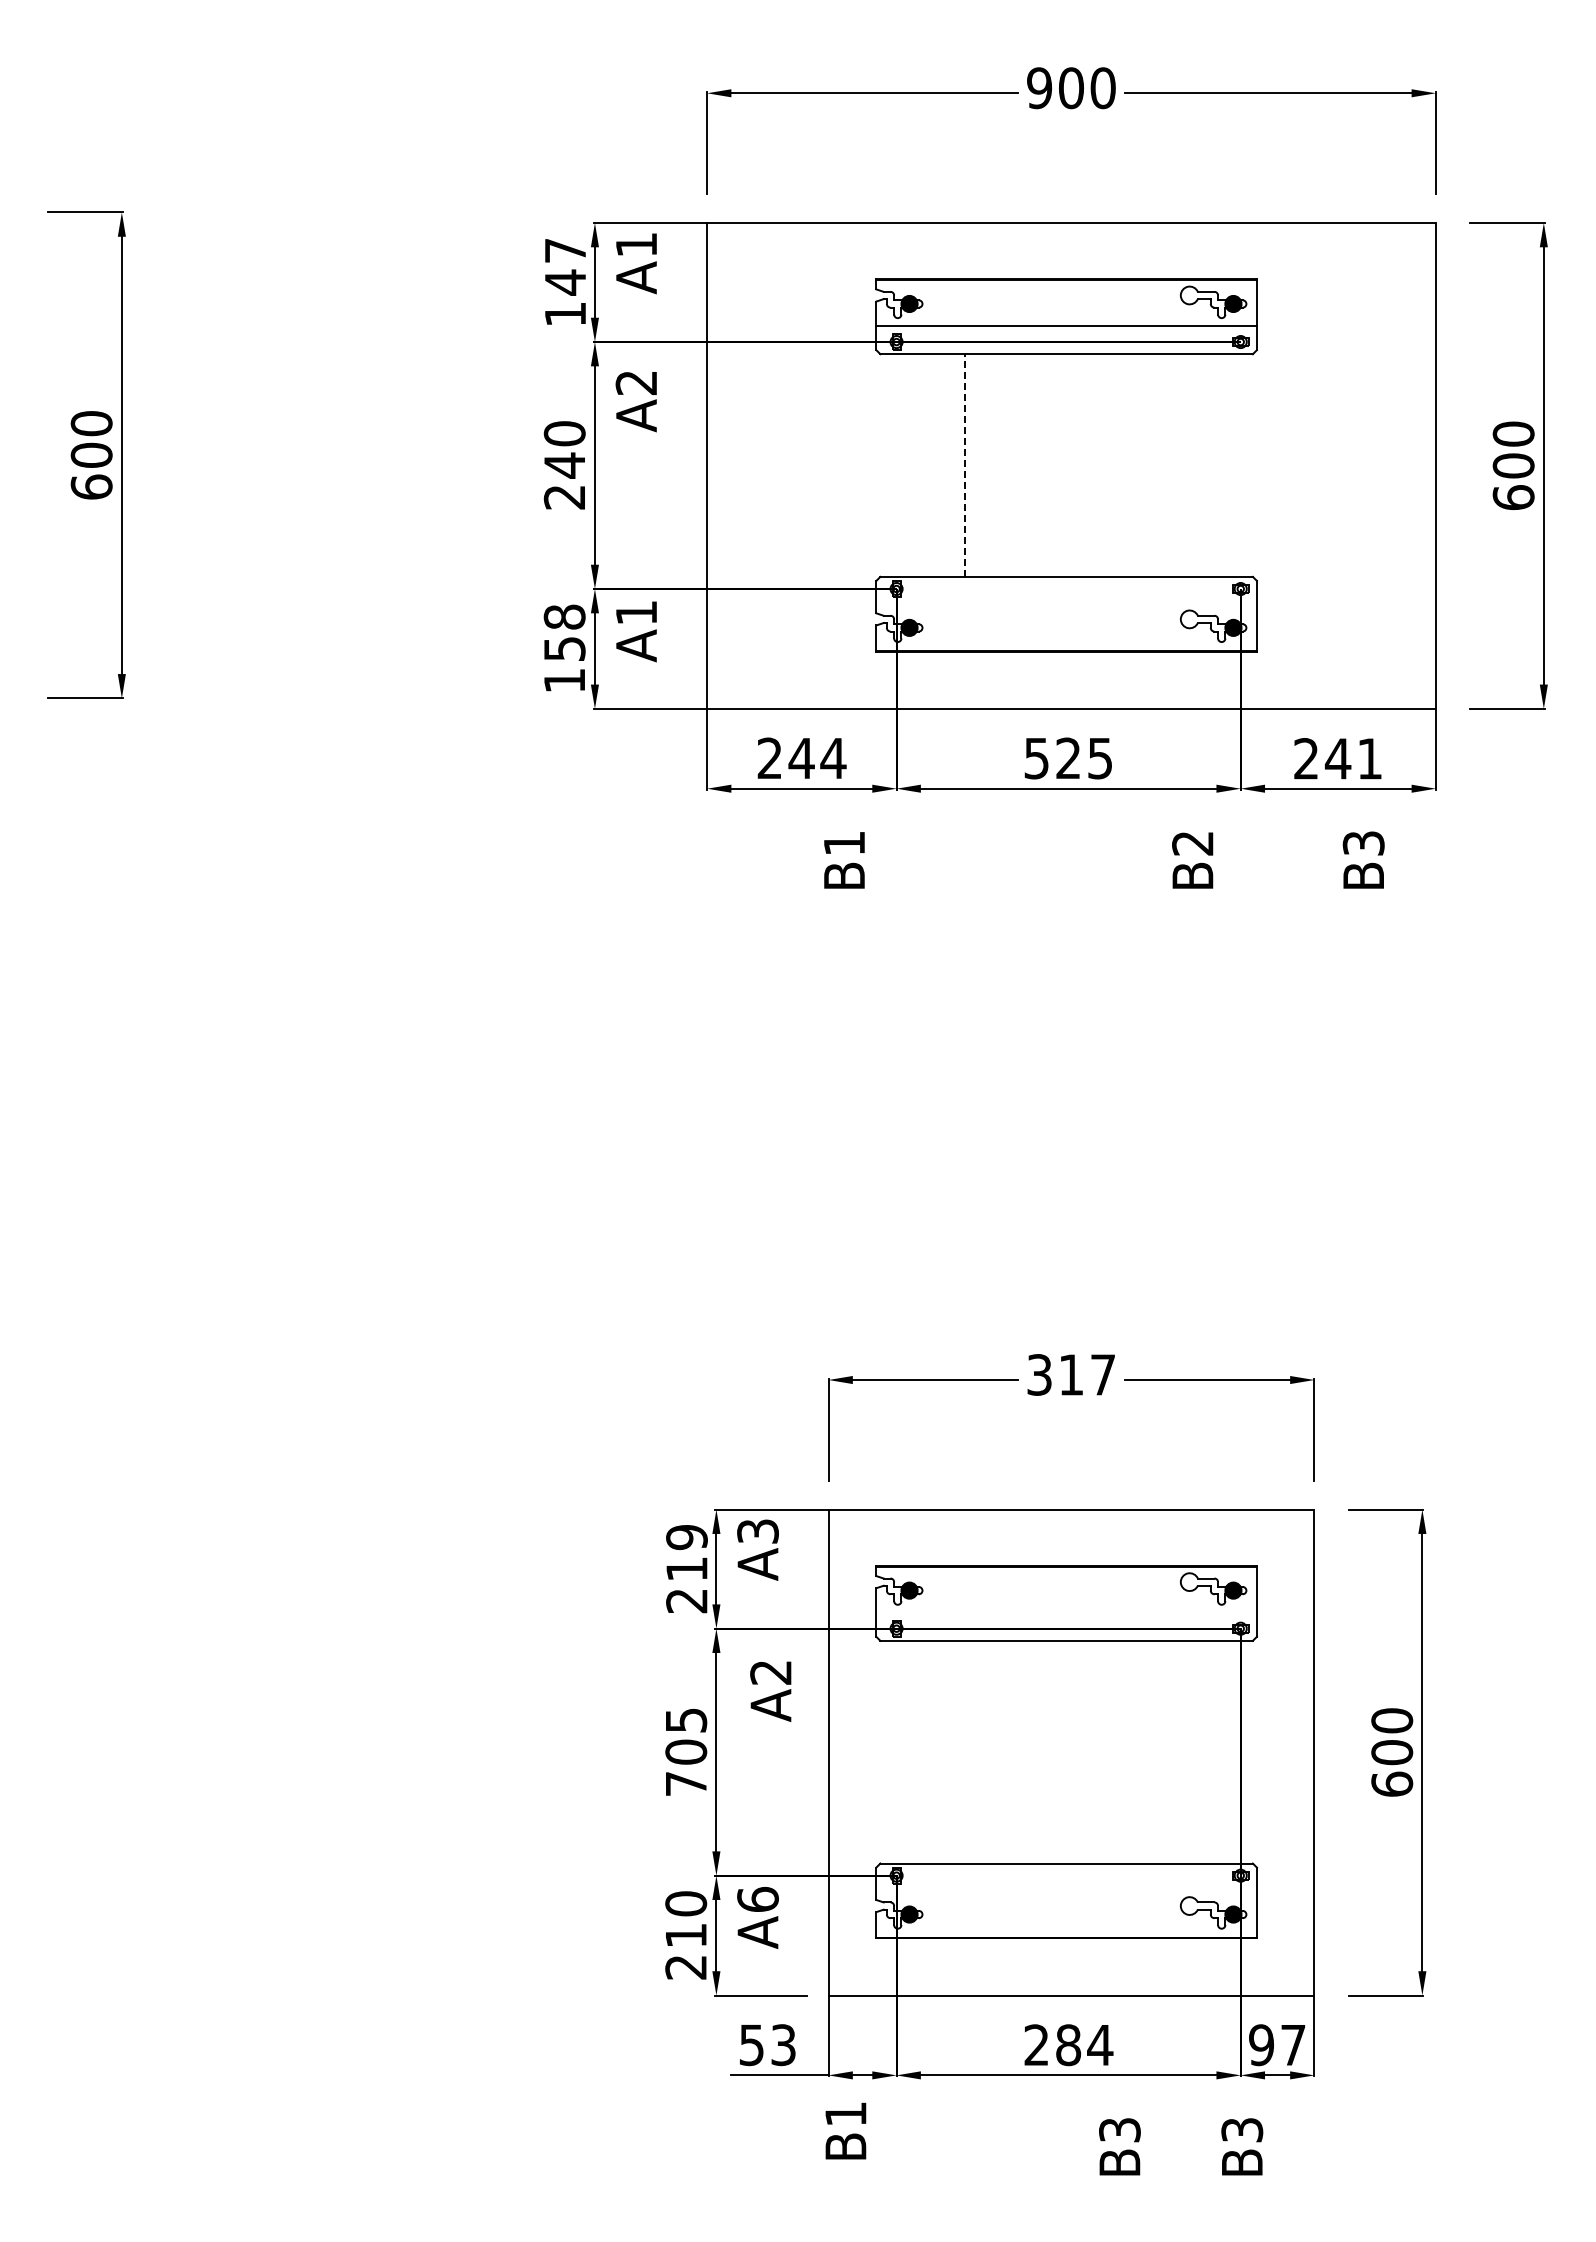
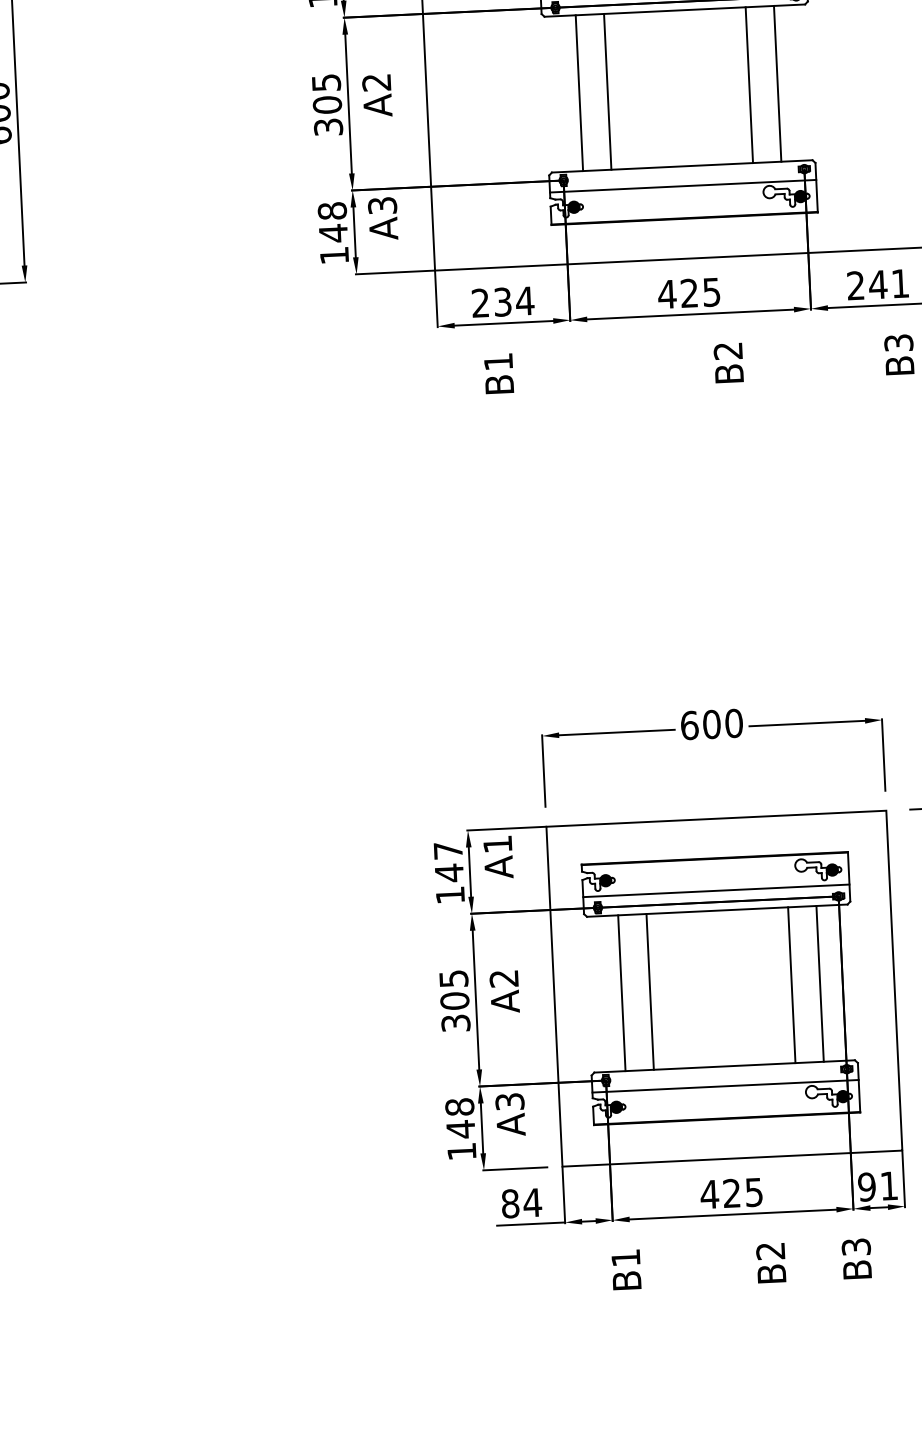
text: (635, 402) -> (376, 96), moved
text: (564, 465) -> (327, 105), 240 -> 305
line: (924, 465) -> (579, 93), added
line: (965, 465) -> (607, 91), dashed -> solid
line: (1167, 465) -> (749, 85), added
line: (1208, 465) -> (777, 83), added
line: (1066, 605) -> (683, 186), added
text: (636, 612) -> (382, 205), A1 -> A3
text: (564, 648) -> (333, 233), 158 -> 148
text: (801, 758) -> (502, 302), 244 -> 234
text: (1036, 758) -> (667, 294), 525 -> 425
text: (844, 860) -> (499, 373), moved
text: (1192, 860) -> (728, 363), moved
text: (1071, 1374) -> (711, 724), 317 -> 600
text: (757, 1531) -> (497, 844), A3 -> A1
text: (686, 1569) -> (449, 873), 219 -> 147
line: (1066, 1612) -> (716, 890), added
text: (770, 1691) -> (504, 991), moved
line: (924, 1751) -> (621, 992), added
line: (965, 1751) -> (650, 991), added
line: (1167, 1751) -> (791, 984), added
line: (1208, 1751) -> (820, 983), added
text: (686, 1783) -> (456, 1022), 705 -> 305
line: (1066, 1891) -> (725, 1086), added
text: (757, 1898) -> (509, 1101), A6 -> A3
text: (685, 1935) -> (460, 1129), 210 -> 148
text: (767, 2045) -> (521, 1203), 53 -> 84
text: (1068, 2045) -> (731, 1193), 284 -> 425
text: (1293, 2045) -> (889, 1186), 97 -> 91
text: (845, 2130) -> (626, 1269), moved
text: (1119, 2130) -> (770, 1251), B3 -> B2

